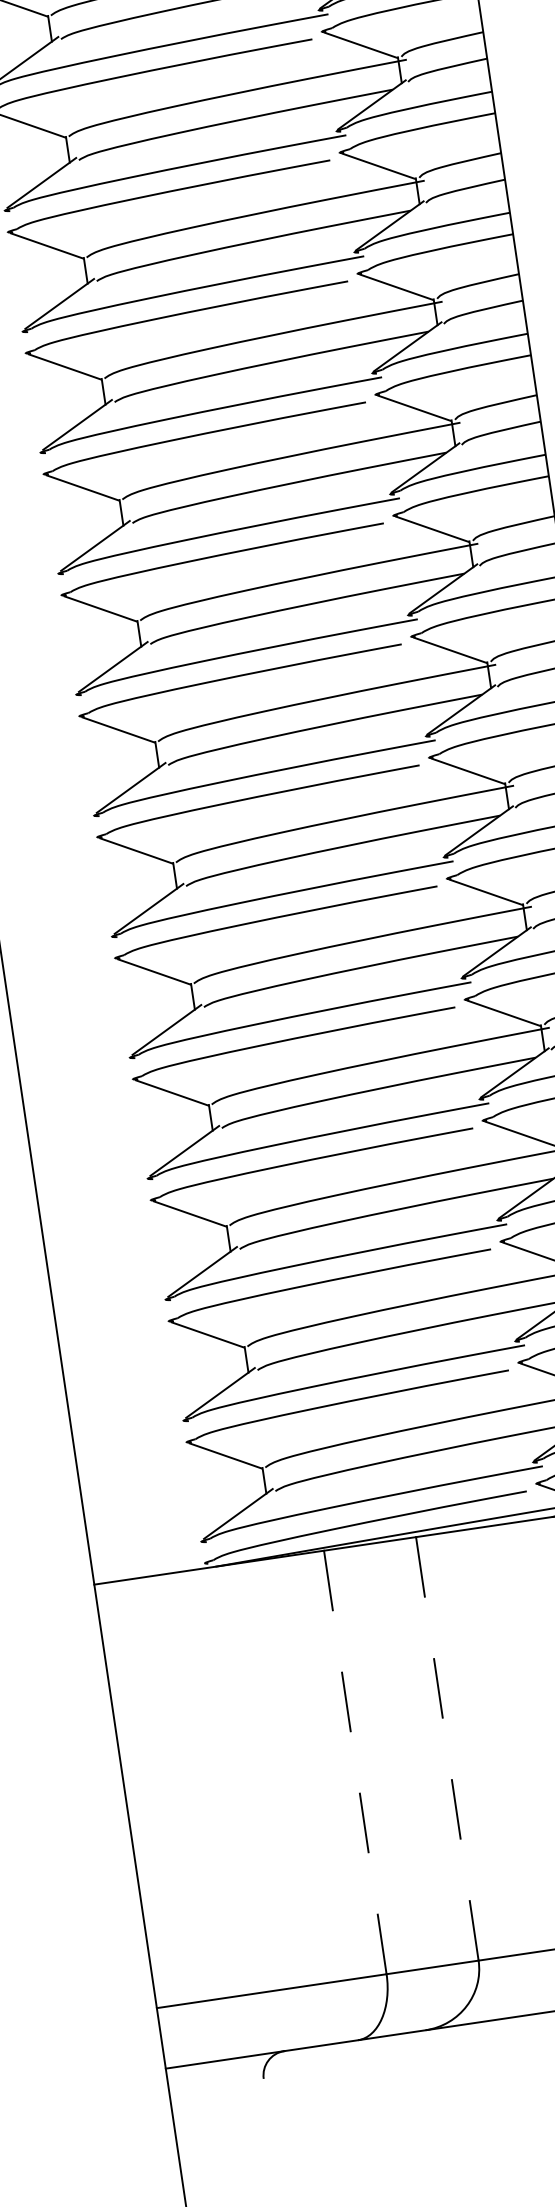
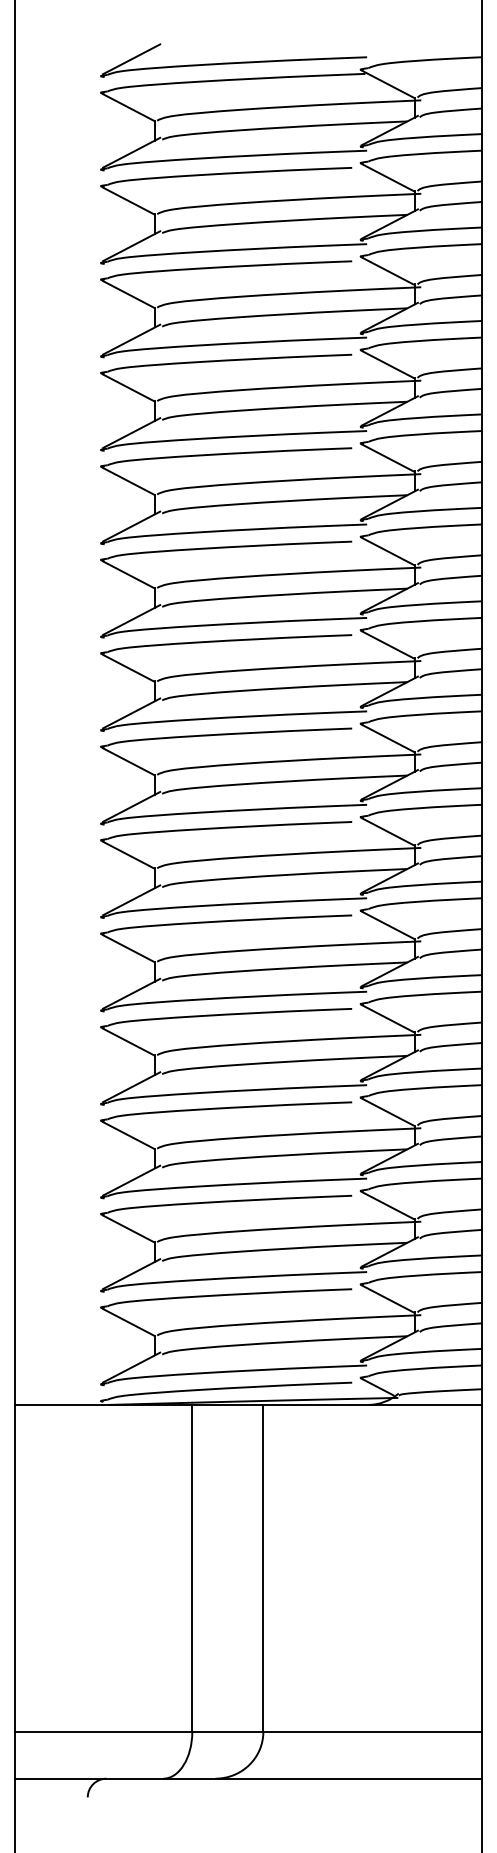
line: (447, 1748) -> (263, 1568), dashed -> solid
line: (355, 1762) -> (192, 1568), dashed -> solid

